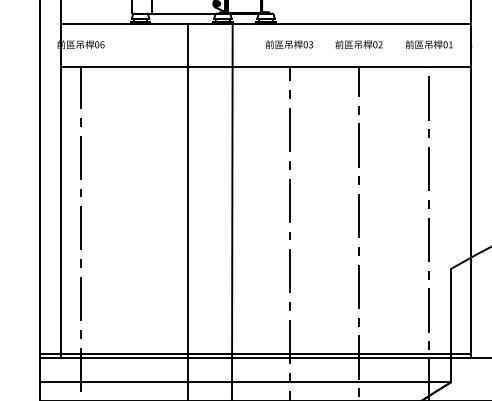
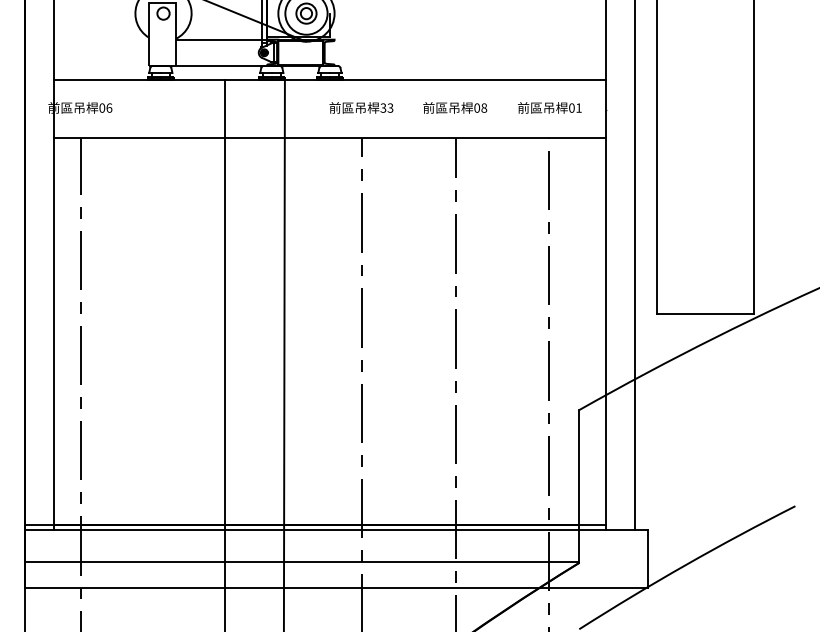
text: (305, 44) -> (383, 107), 03 -> 33
text: (380, 44) -> (484, 107), 02 -> 08

